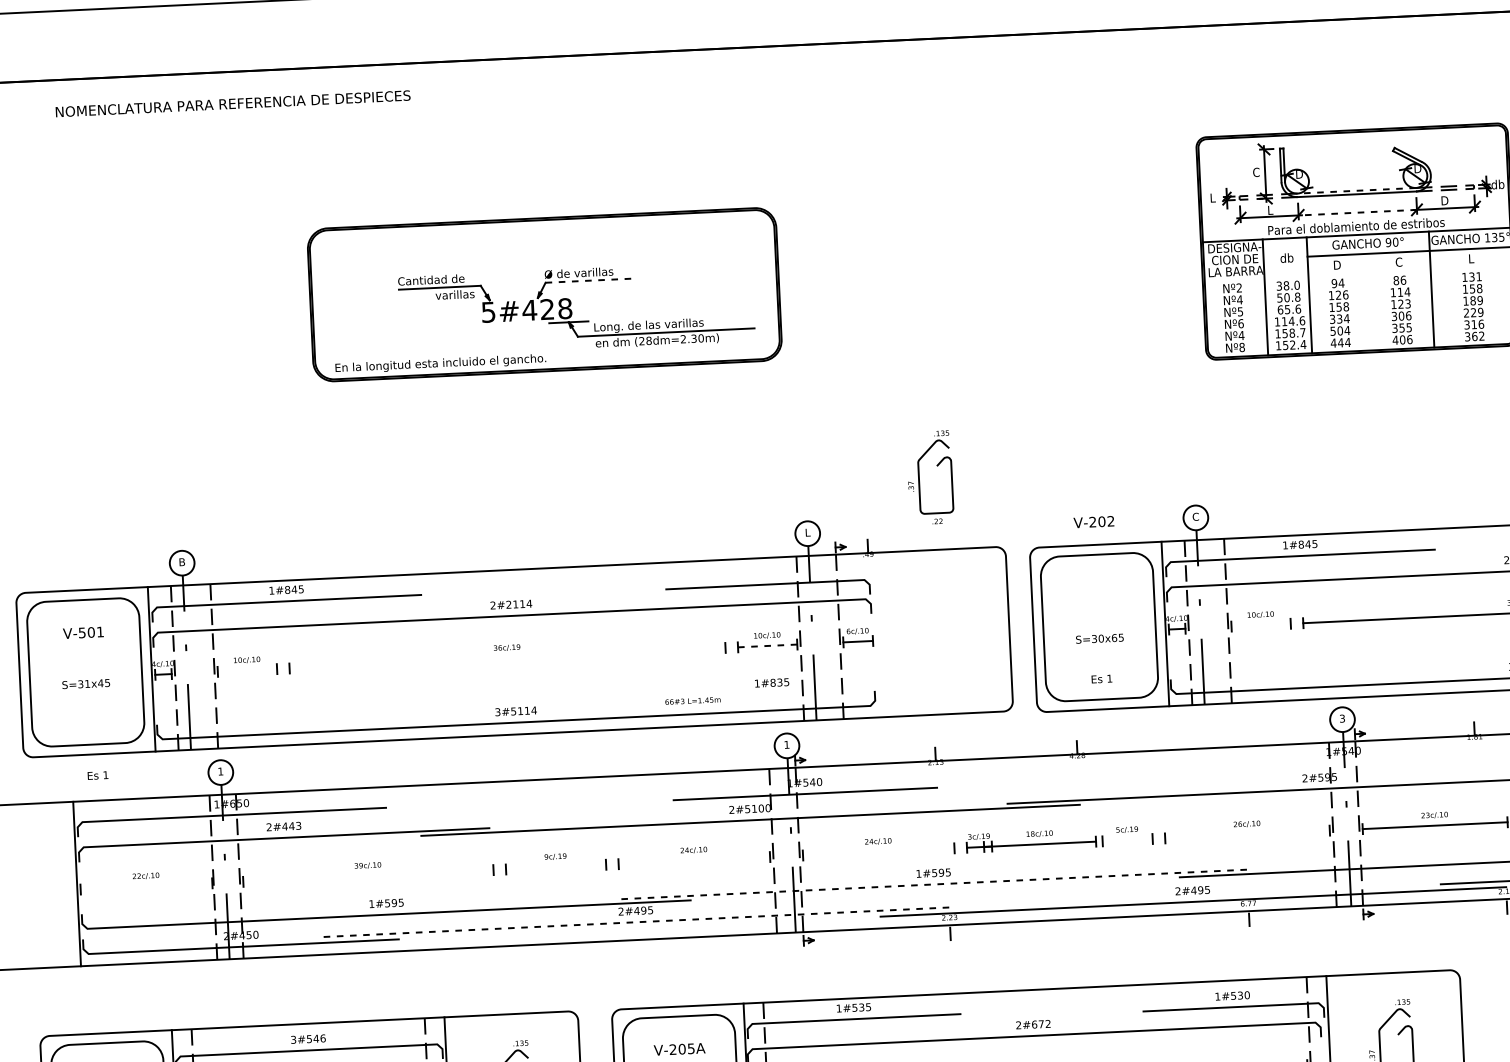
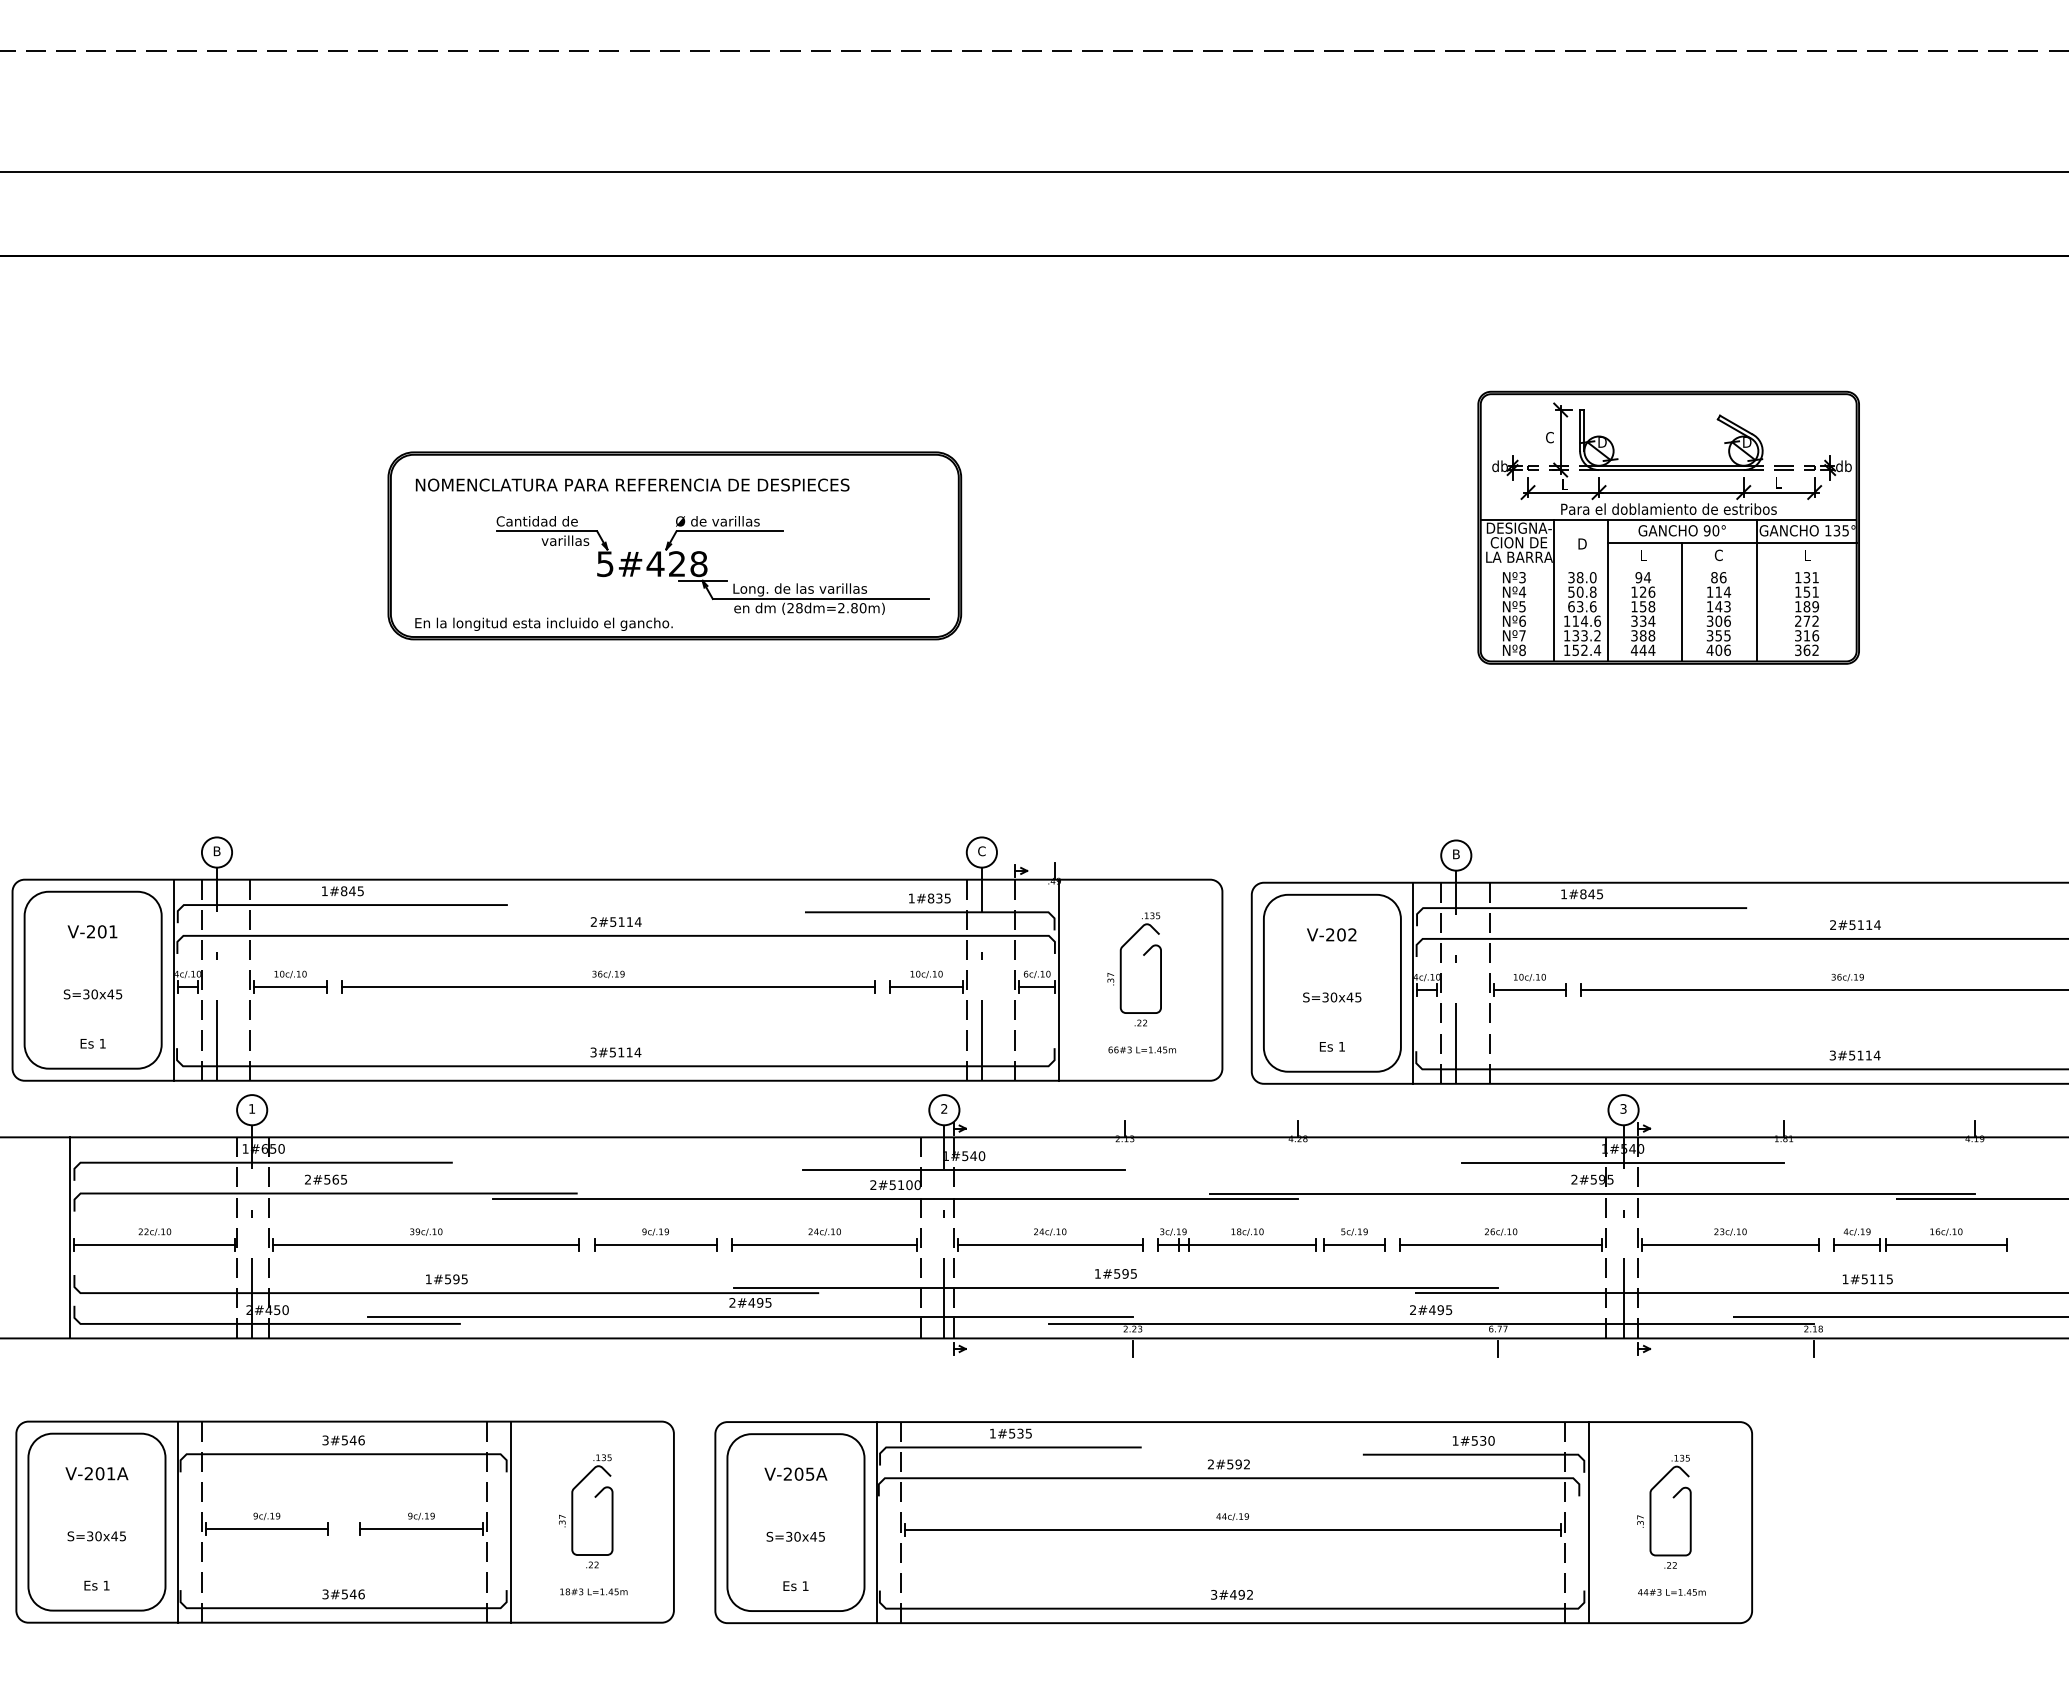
text: (233, 103) -> (632, 484), moved
line: (1356, 190) -> (1670, 465), dashed -> solid
text: (1216, 198) -> (1499, 466), L -> db
text: (1445, 200) -> (1778, 482), D -> L
line: (1357, 212) -> (1670, 492), dashed -> solid
text: (1287, 257) -> (1582, 543), db -> D
text: (1337, 264) -> (1643, 554), D -> L
line: (589, 280) -> (730, 531), dashed -> solid
text: (1239, 287) -> (1522, 577), Nº2 -> Nº3
text: (1479, 288) -> (1815, 591), 158 -> 151
line: (1371, 302) -> (1682, 602), added
text: (1400, 304) -> (1718, 606), 123 -> 143
text: (1287, 309) -> (1580, 606), 65.6 -> 63.6
text: (1477, 311) -> (1811, 620), 229 -> 272
text: (1340, 330) -> (1643, 635), 504 -> 388
text: (1293, 332) -> (1586, 635), 158.7 -> 133.2
text: (1241, 335) -> (1522, 635), Nº4 -> Nº7
text: (694, 339) -> (854, 608), (28dm=2.30m) -> (28dm=2.80m)
part: (919, 478) -> (1121, 969), moved
text: (1195, 517) -> (1456, 854), C -> B
text: (1093, 521) -> (1331, 934), moved
text: (807, 532) -> (981, 851), L -> C
text: (509, 604) -> (613, 921), 2#2114 -> 2#5114
line: (1260, 625) -> (1529, 990), added
text: (82, 632) -> (91, 931), V-501 -> V-201
line: (876, 634) -> (1059, 979), added
text: (1114, 638) -> (1349, 997), S=30x65 -> S=30x45
line: (768, 646) -> (927, 987), dashed -> solid
line: (507, 658) -> (608, 987), added
line: (247, 670) -> (290, 987), added
text: (771, 682) -> (929, 898), moved
text: (87, 684) -> (94, 994), S=31x45 -> S=30x45
text: (692, 700) -> (1141, 1049), moved
text: (787, 744) -> (944, 1108), 1 -> 2
line: (1343, 762) -> (1622, 1162), added
text: (97, 775) -> (92, 1043), moved
text: (291, 826) -> (335, 1179), 2#443 -> 2#565
line: (1247, 834) -> (1500, 1244), added
line: (1127, 839) -> (1354, 1244), added
line: (878, 851) -> (1049, 1244), added
line: (694, 860) -> (824, 1244), added
line: (555, 866) -> (655, 1244), added
line: (368, 875) -> (426, 1244), added
line: (934, 884) -> (1116, 1287), dashed -> solid
line: (146, 886) -> (154, 1244), added
line: (637, 922) -> (751, 1316), dashed -> solid
text: (1037, 1024) -> (1234, 1464), 2#672 -> 2#592

